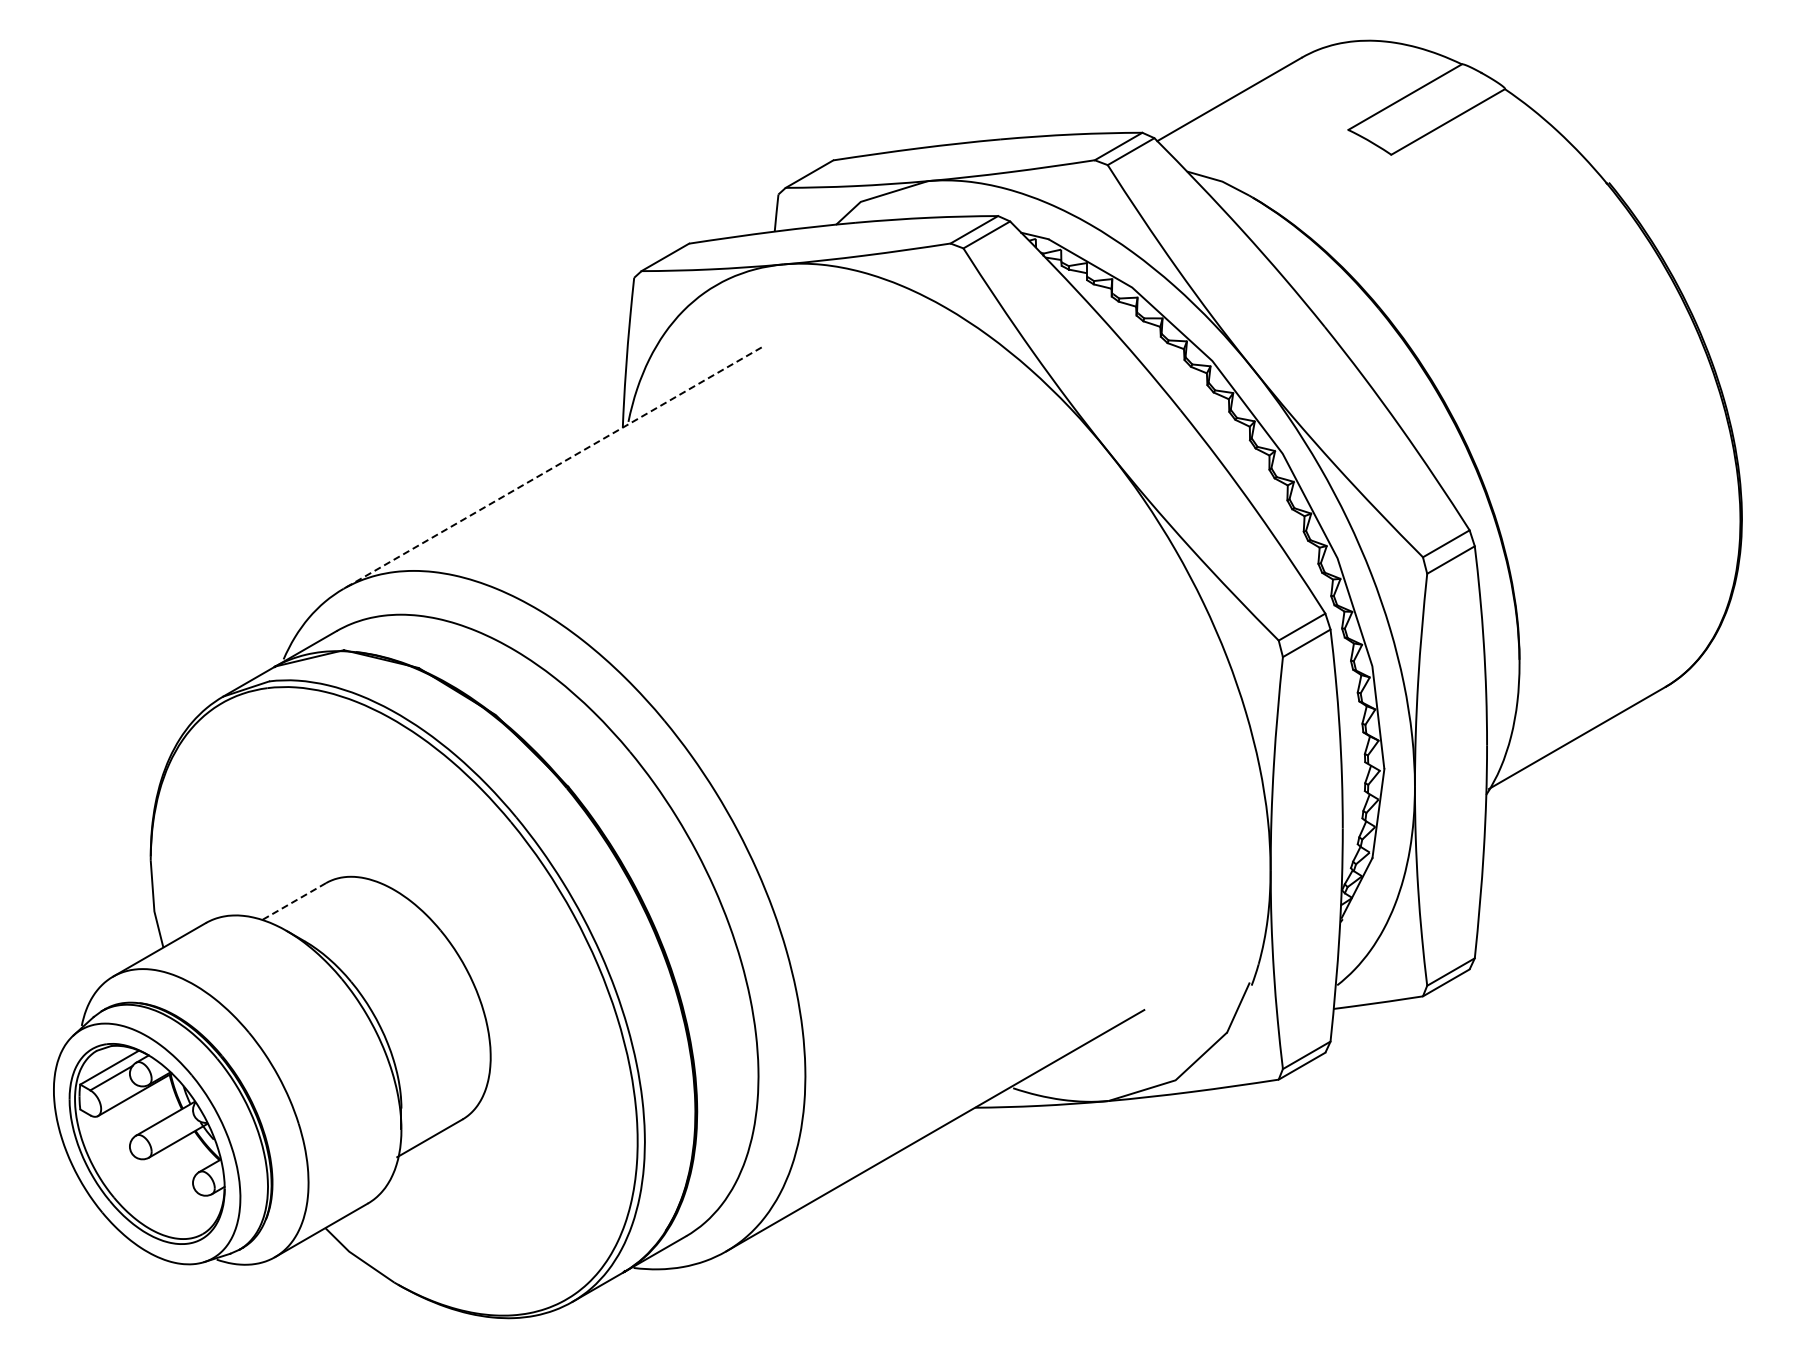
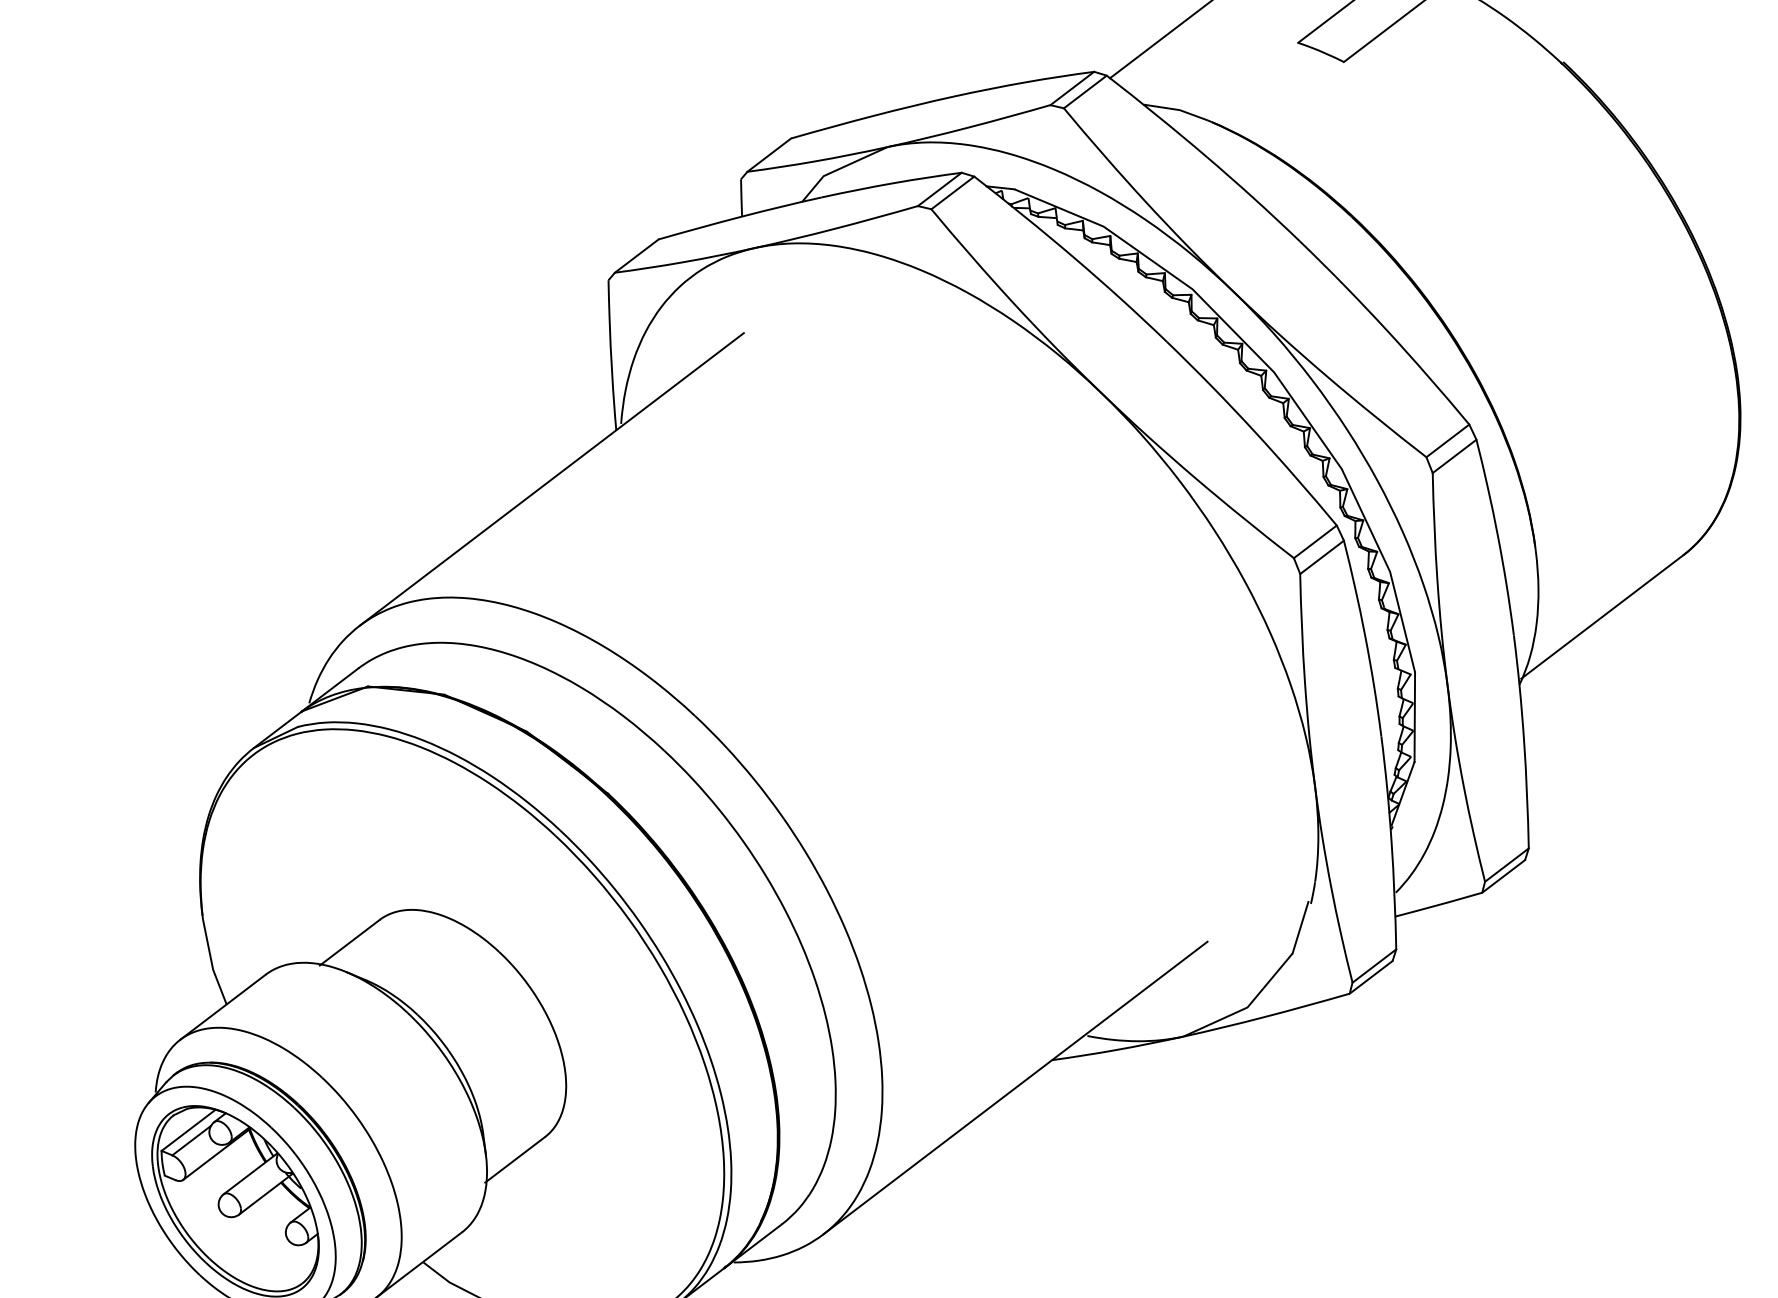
line: (552, 468) -> (551, 479), dashed -> solid
line: (293, 902) -> (349, 943), dashed -> solid

